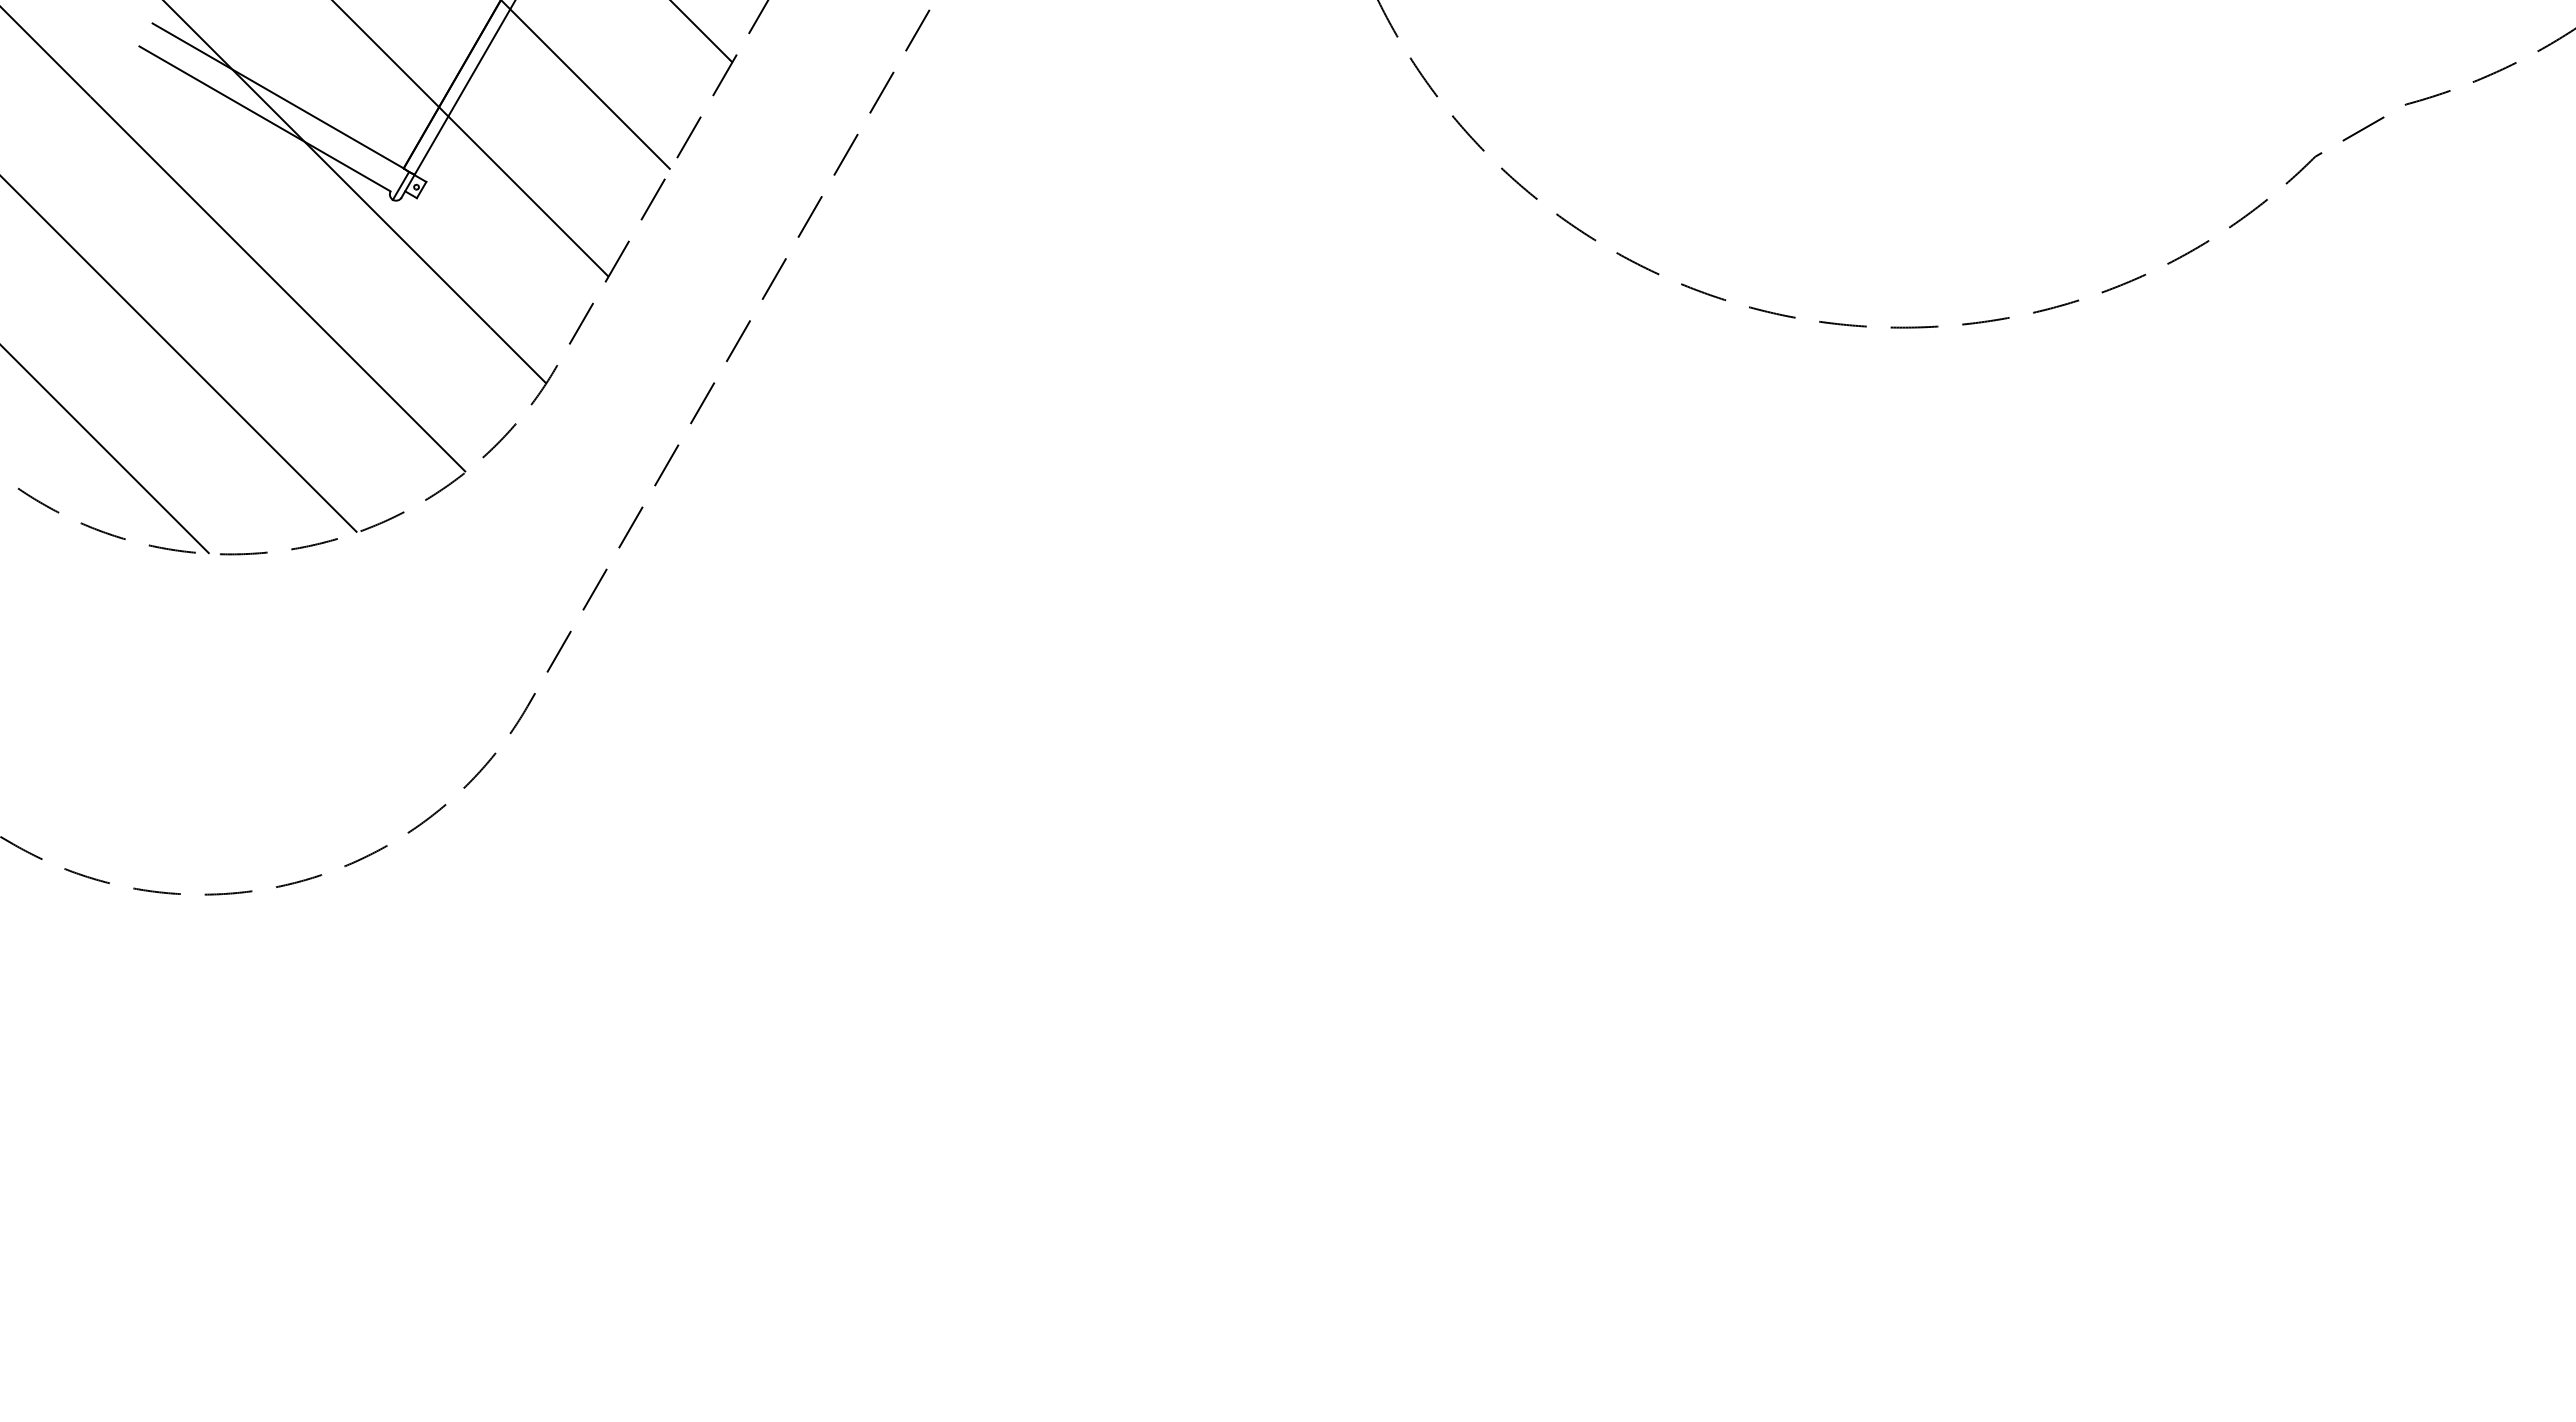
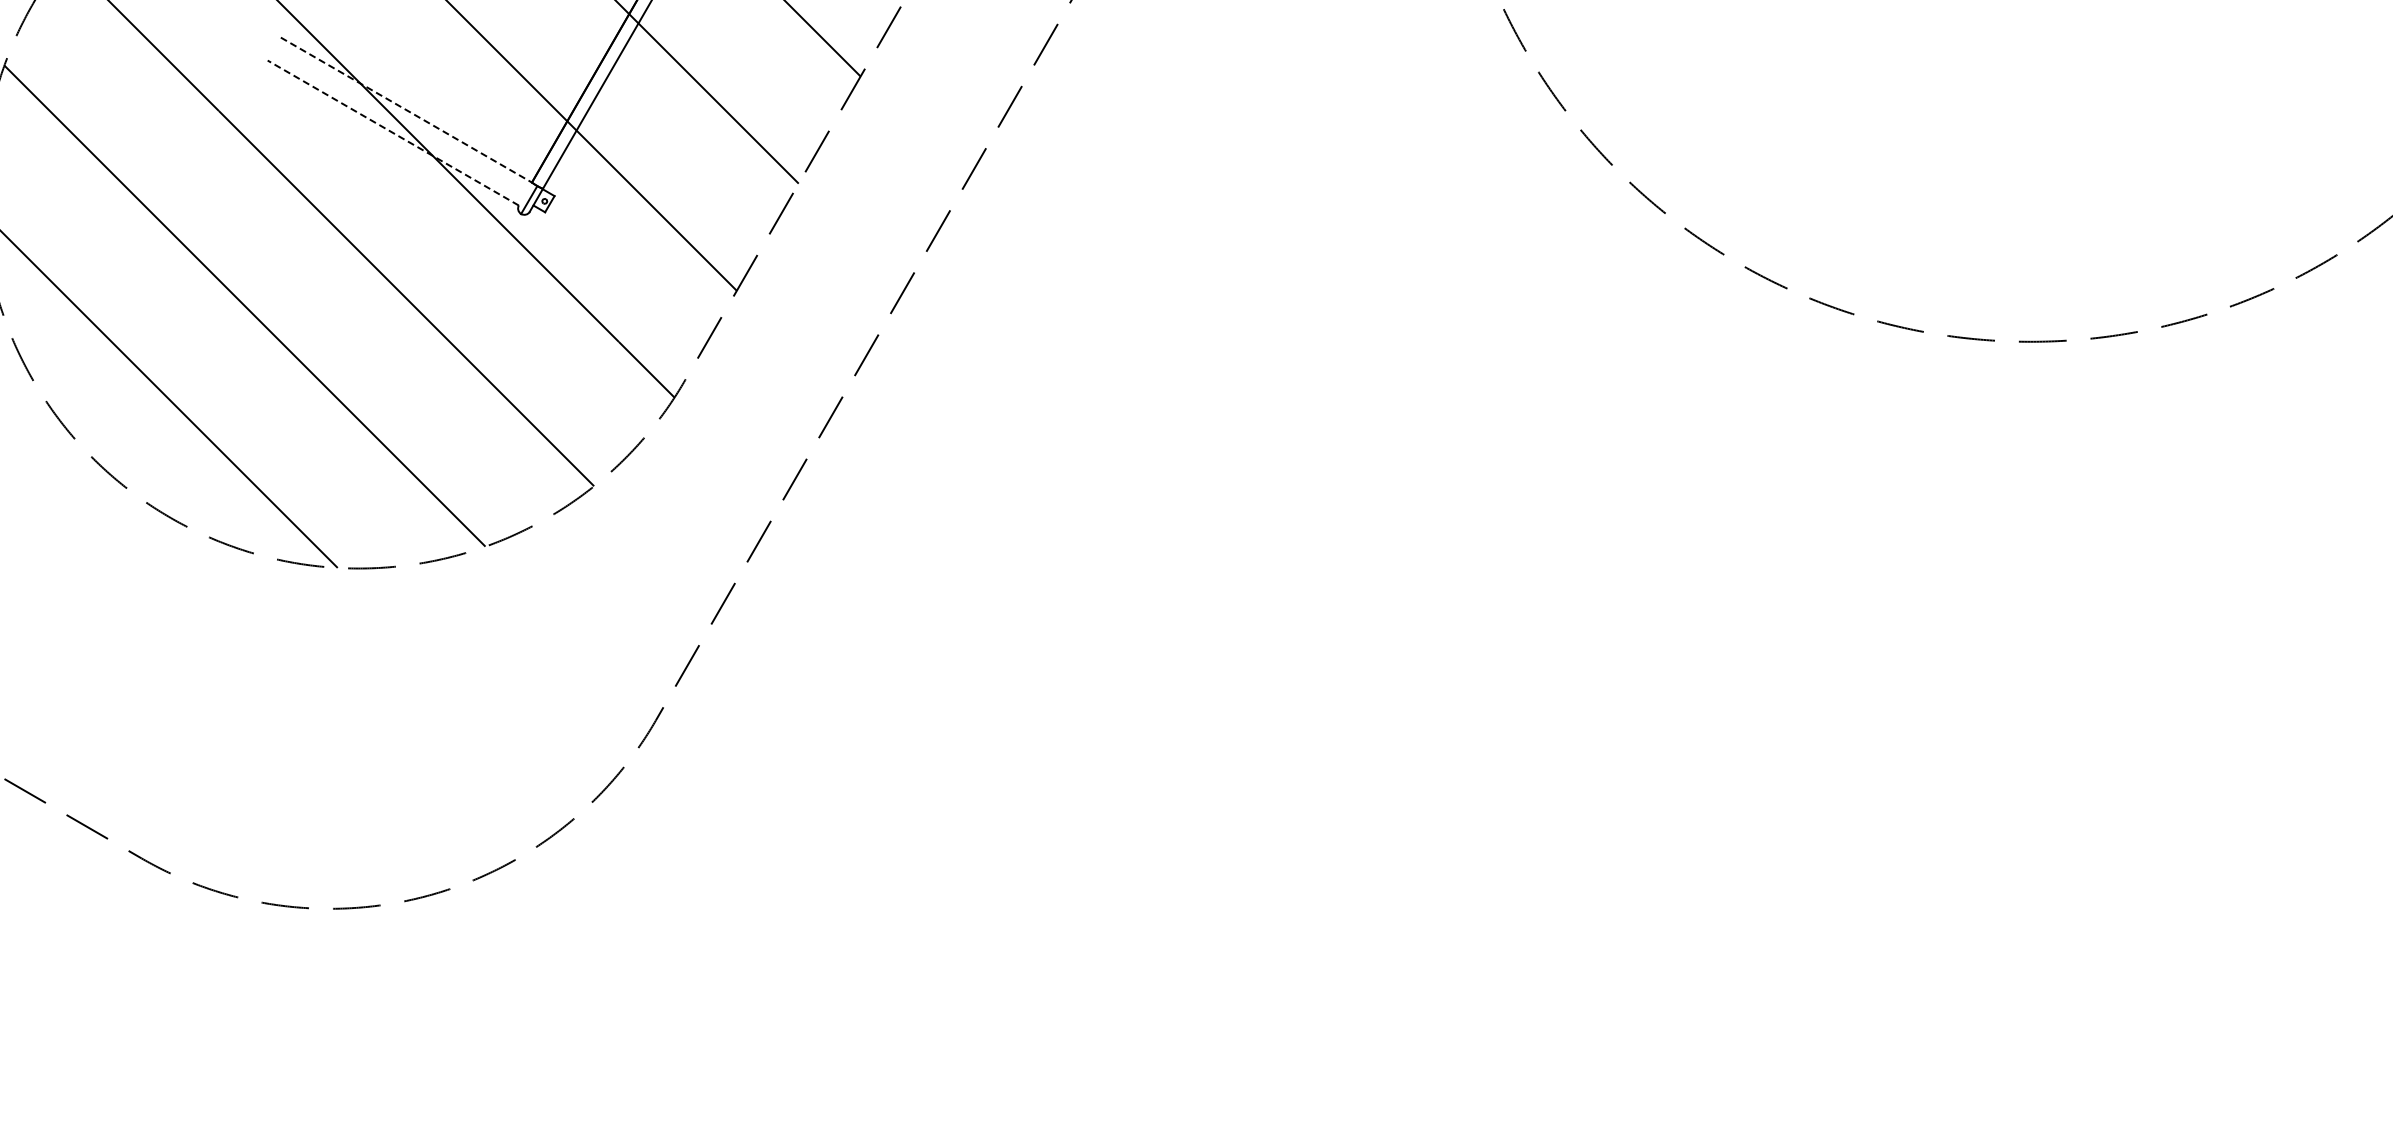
line: (278, 95) -> (406, 109), solid -> dashed
line: (265, 118) -> (393, 132), solid -> dashed

